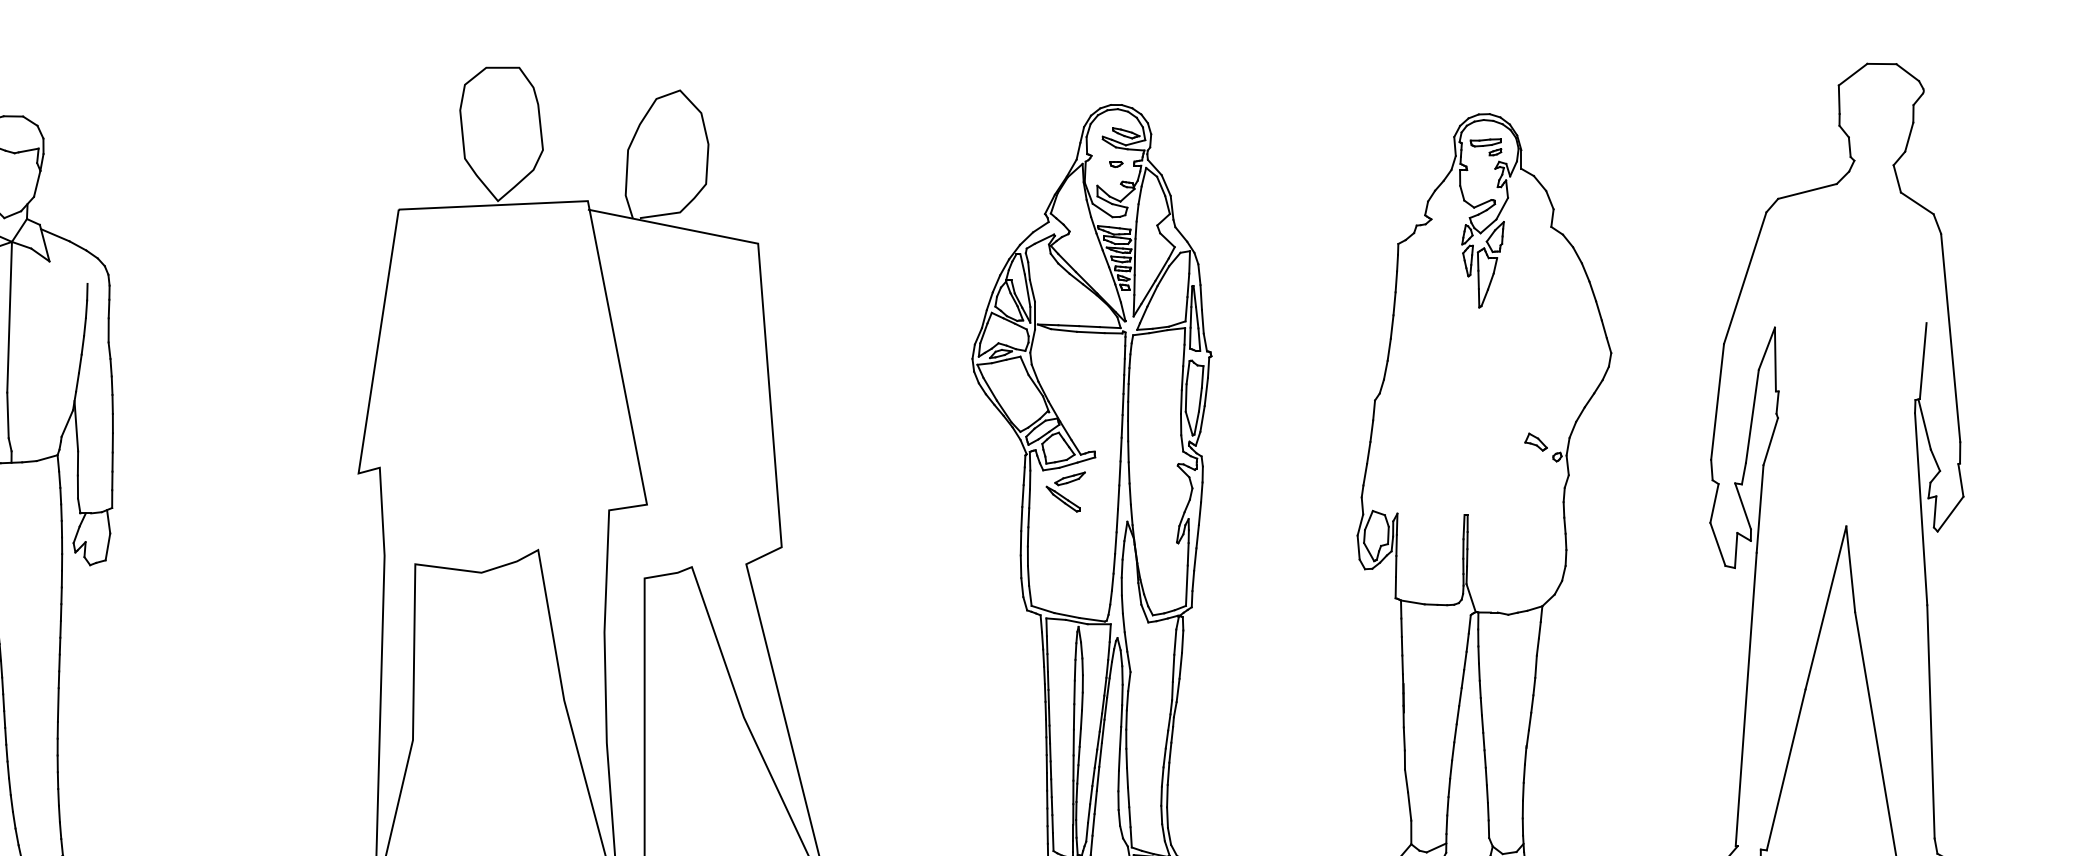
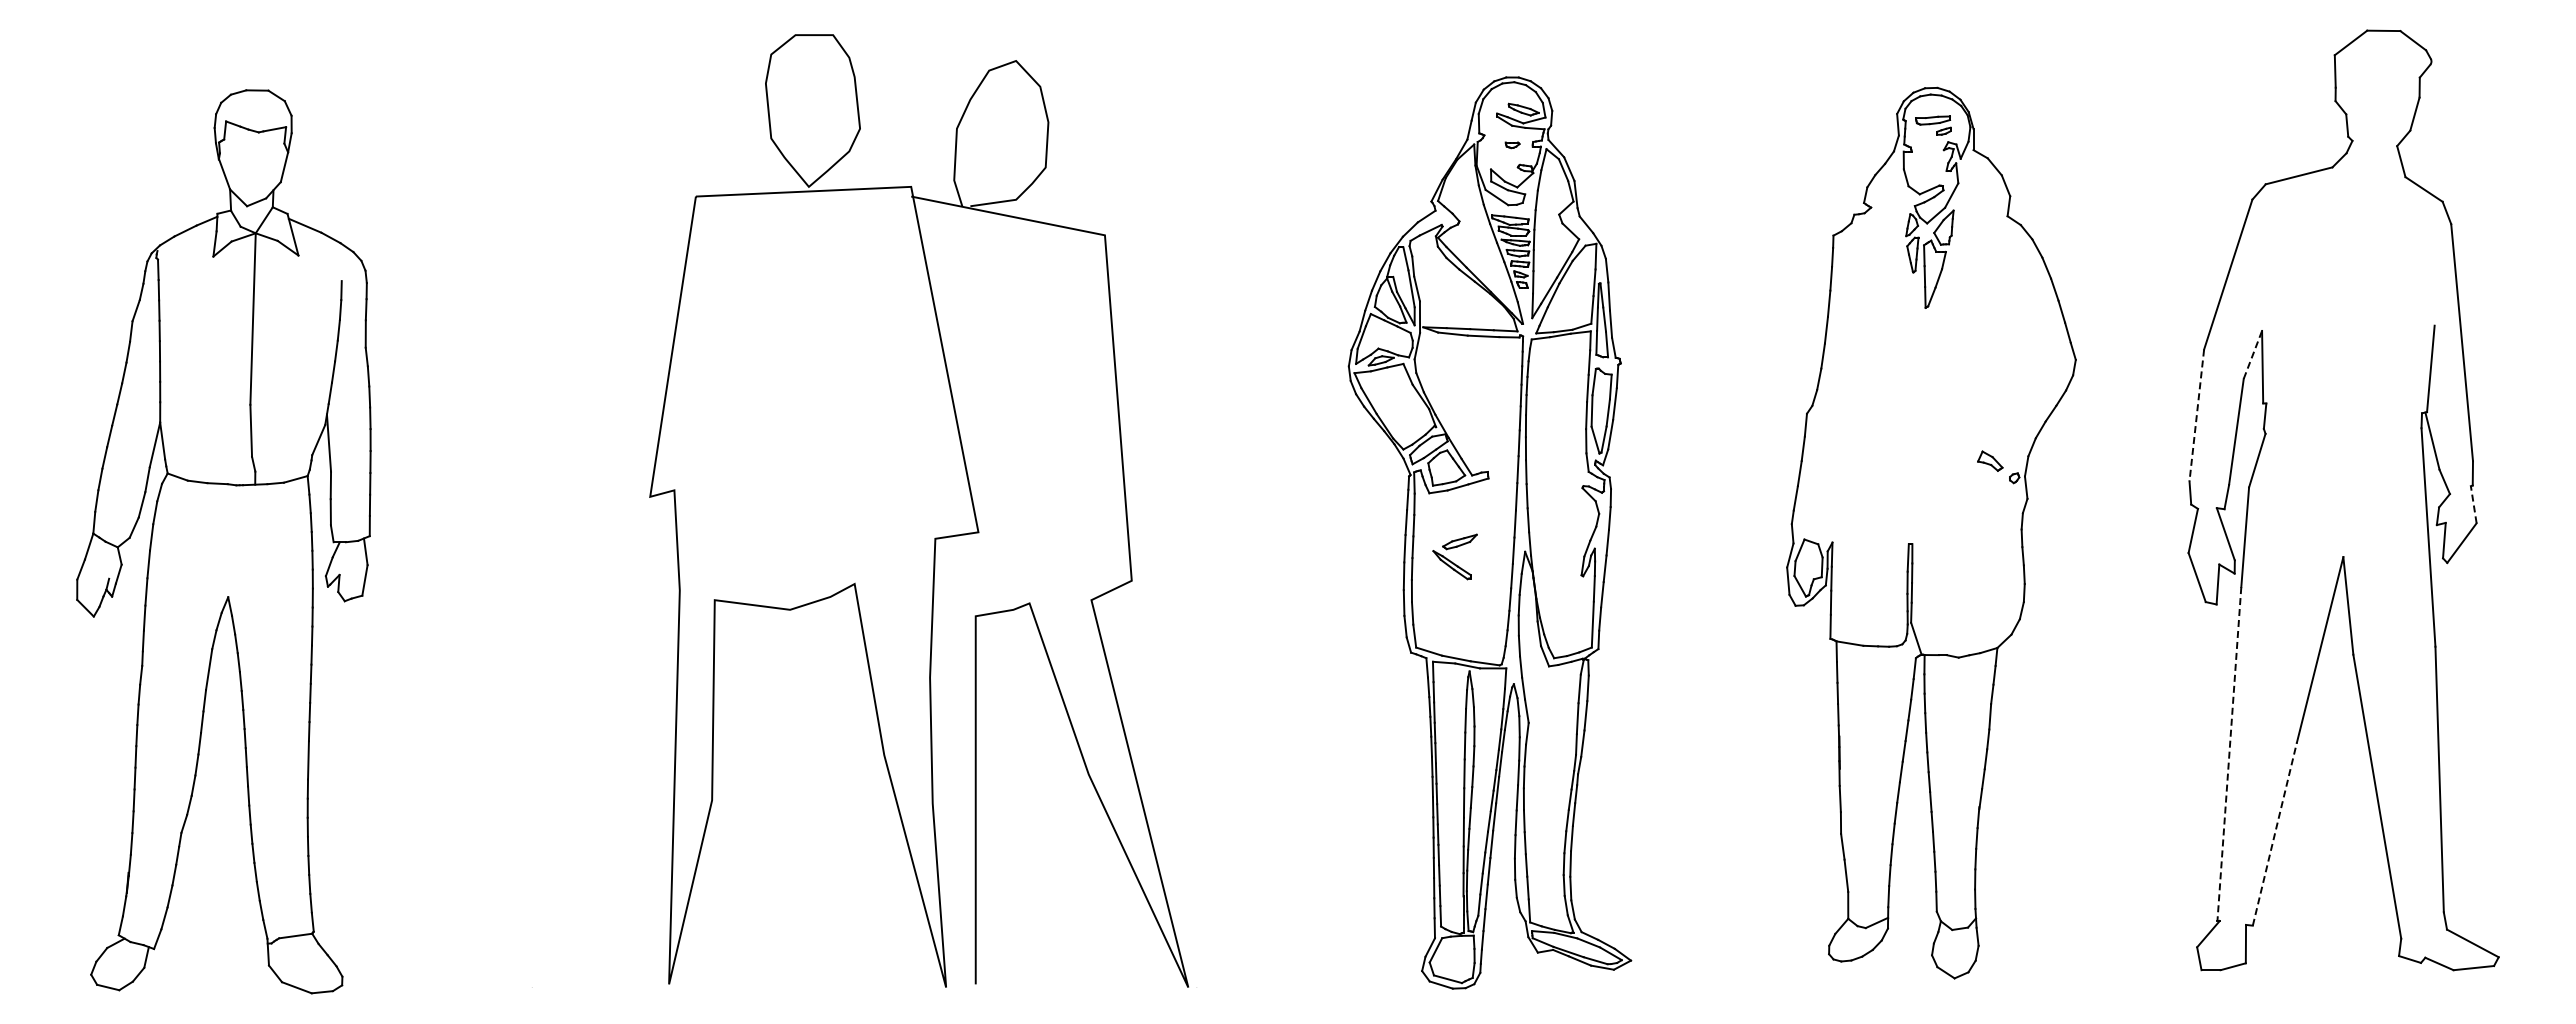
line: (1766, 348) -> (2252, 354), solid -> dashed
line: (1717, 402) -> (2196, 415), solid -> dashed
line: (1960, 480) -> (2473, 504), solid -> dashed
part: (1065, 491) -> (1454, 556), moved
line: (1746, 699) -> (2229, 754), solid -> dashed
line: (1786, 769) -> (2275, 833), solid -> dashed

